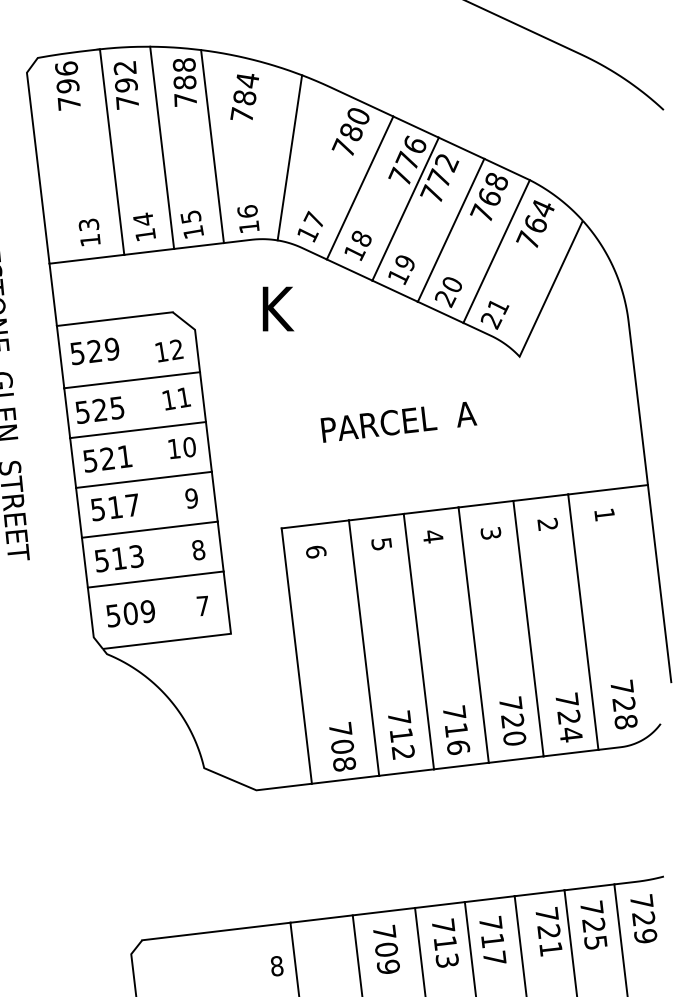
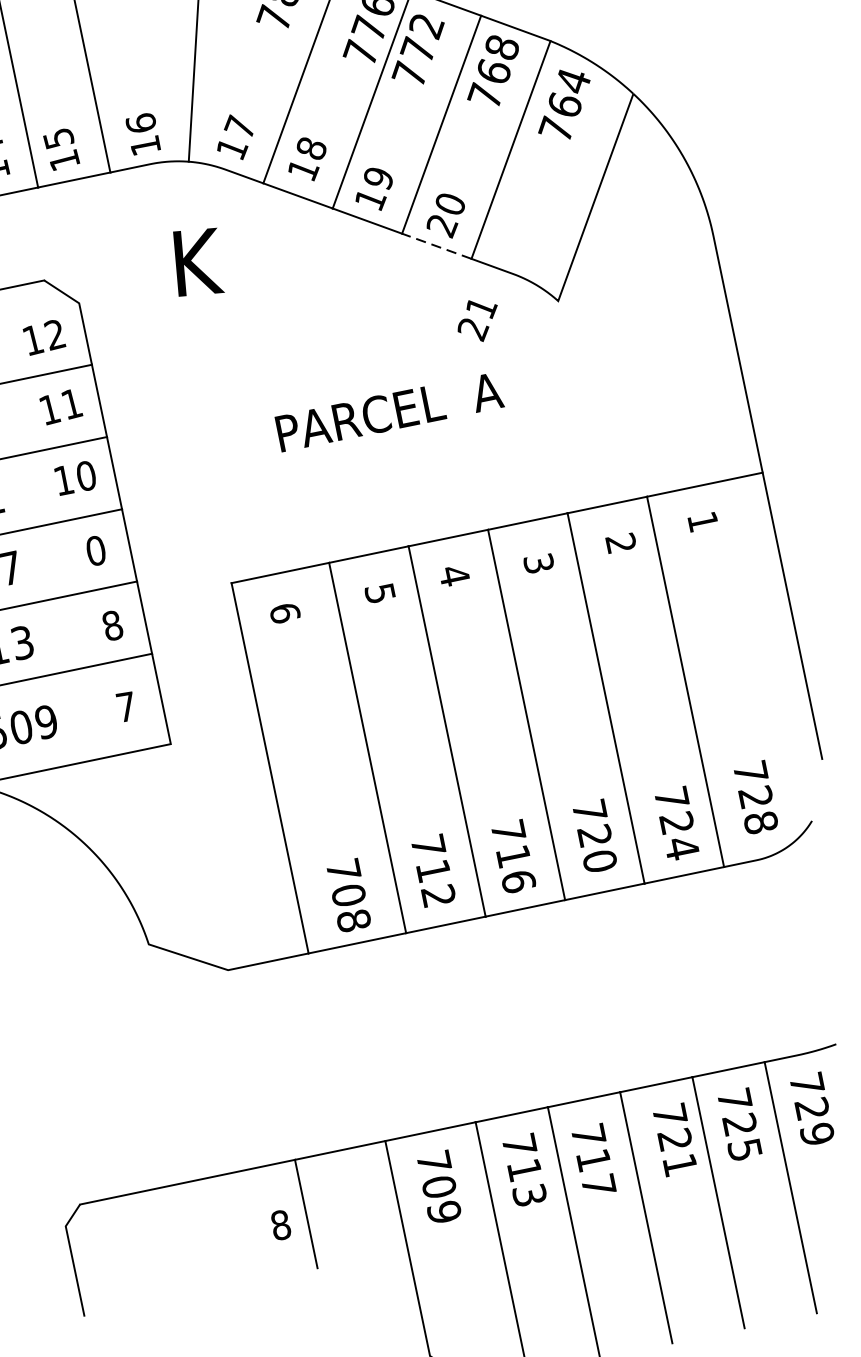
line: (440, 312) -> (436, 246), solid -> dashed
text: (494, 314) -> (476, 319), moved
text: (191, 498) -> (95, 550), 9 -> 0

